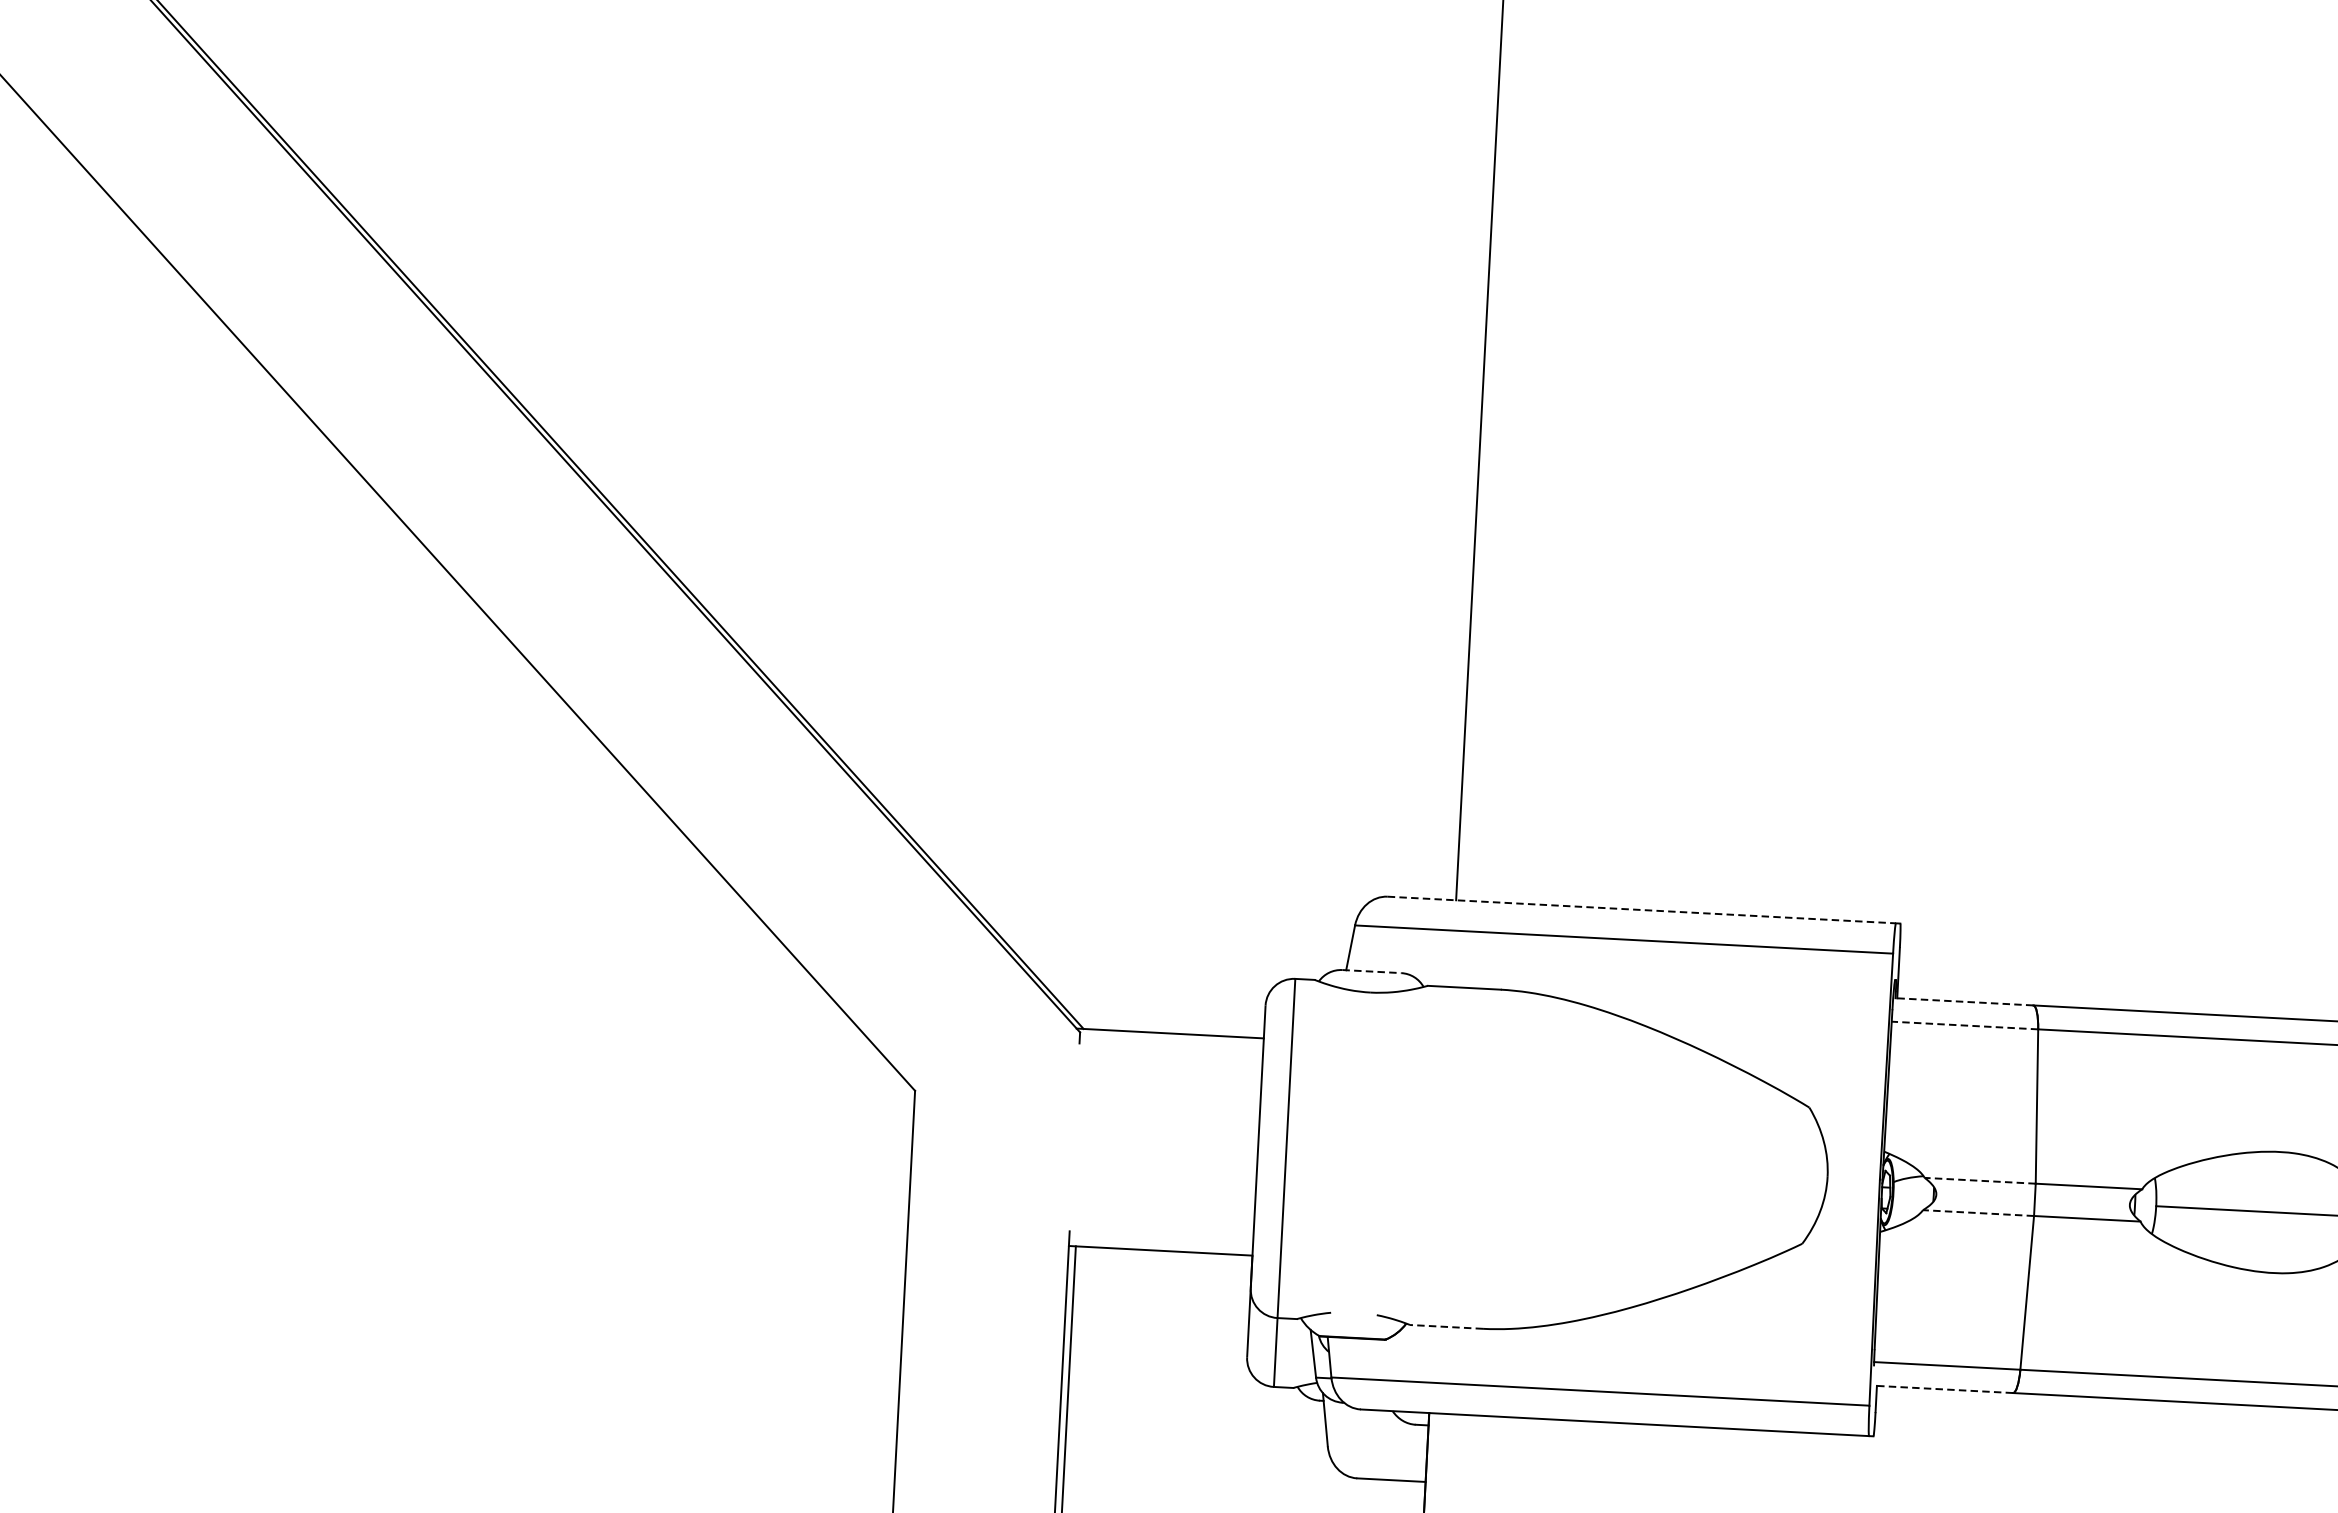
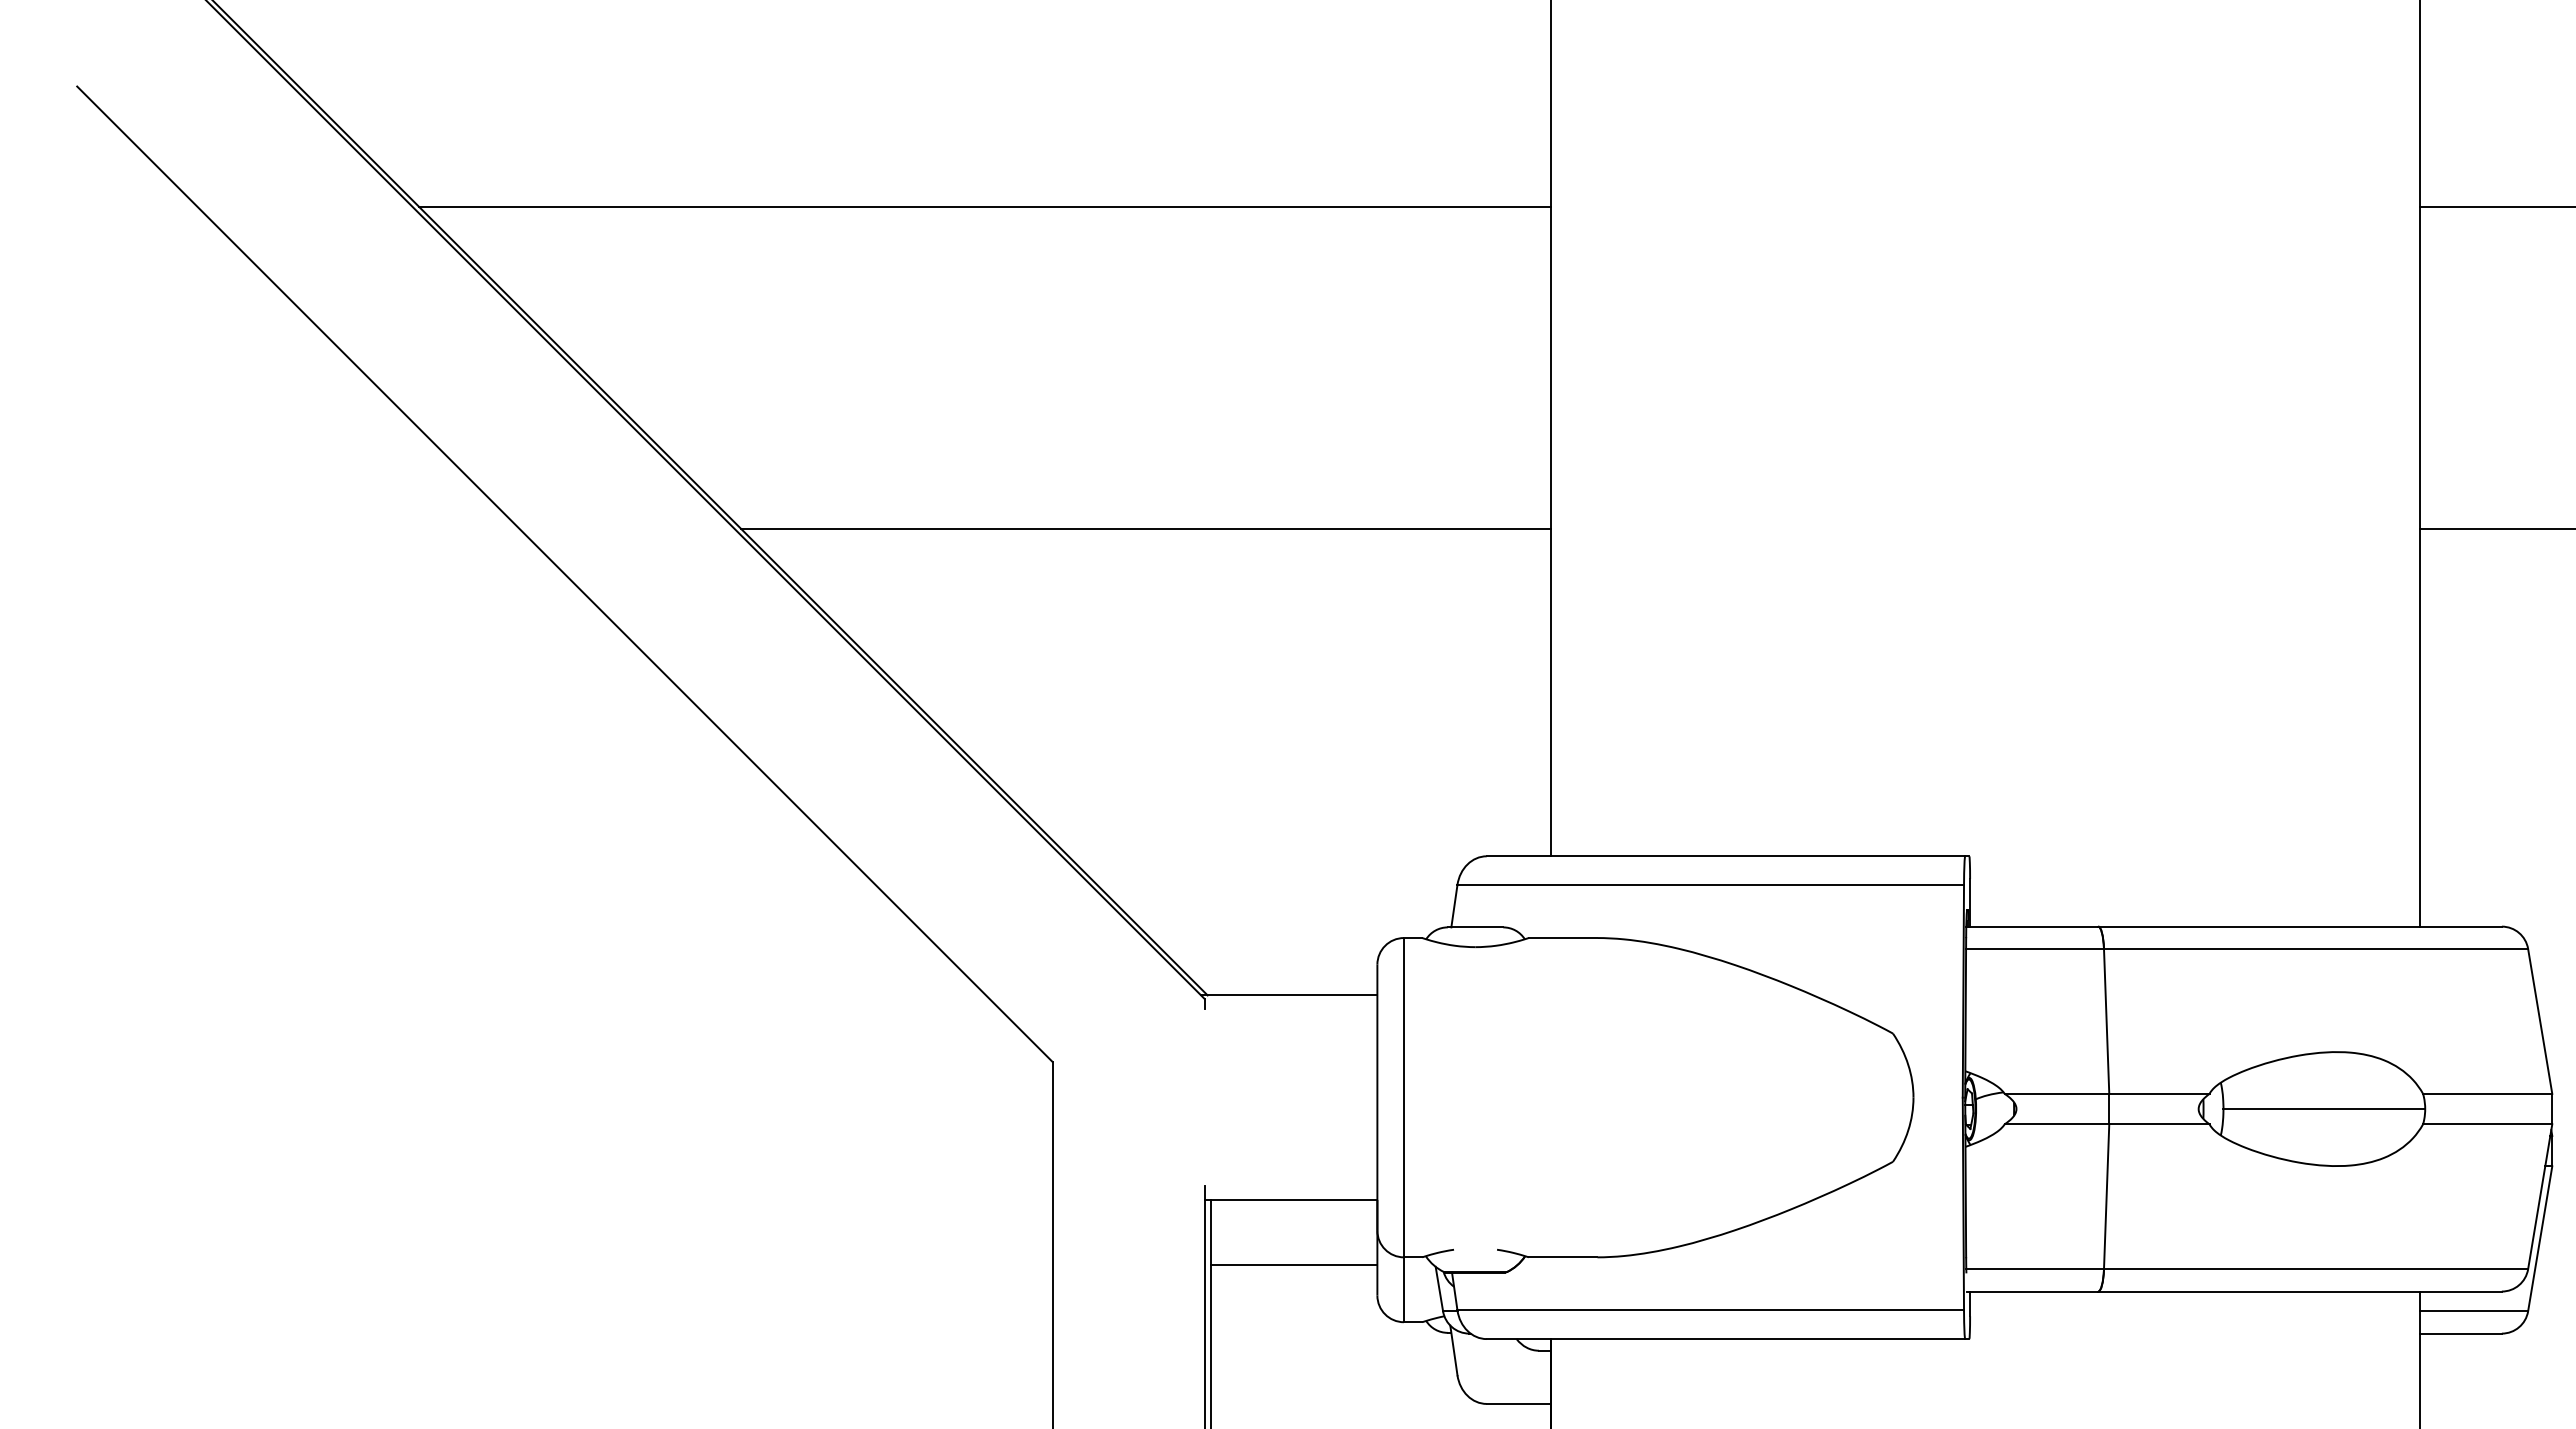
line: (890, 178) -> (984, 206), added
line: (1044, 530) -> (1146, 529), added
line: (1642, 910) -> (1726, 856), dashed -> solid
line: (1371, 971) -> (1475, 927), dashed -> solid
line: (1963, 1001) -> (2032, 926), dashed -> solid
line: (1965, 1025) -> (2035, 948), dashed -> solid
line: (1979, 1180) -> (2056, 1093), dashed -> solid
line: (1977, 1213) -> (2056, 1124), dashed -> solid
line: (1160, 1319) -> (1294, 1264), added
line: (1445, 1327) -> (1562, 1257), dashed -> solid
line: (1943, 1389) -> (2032, 1291), dashed -> solid

